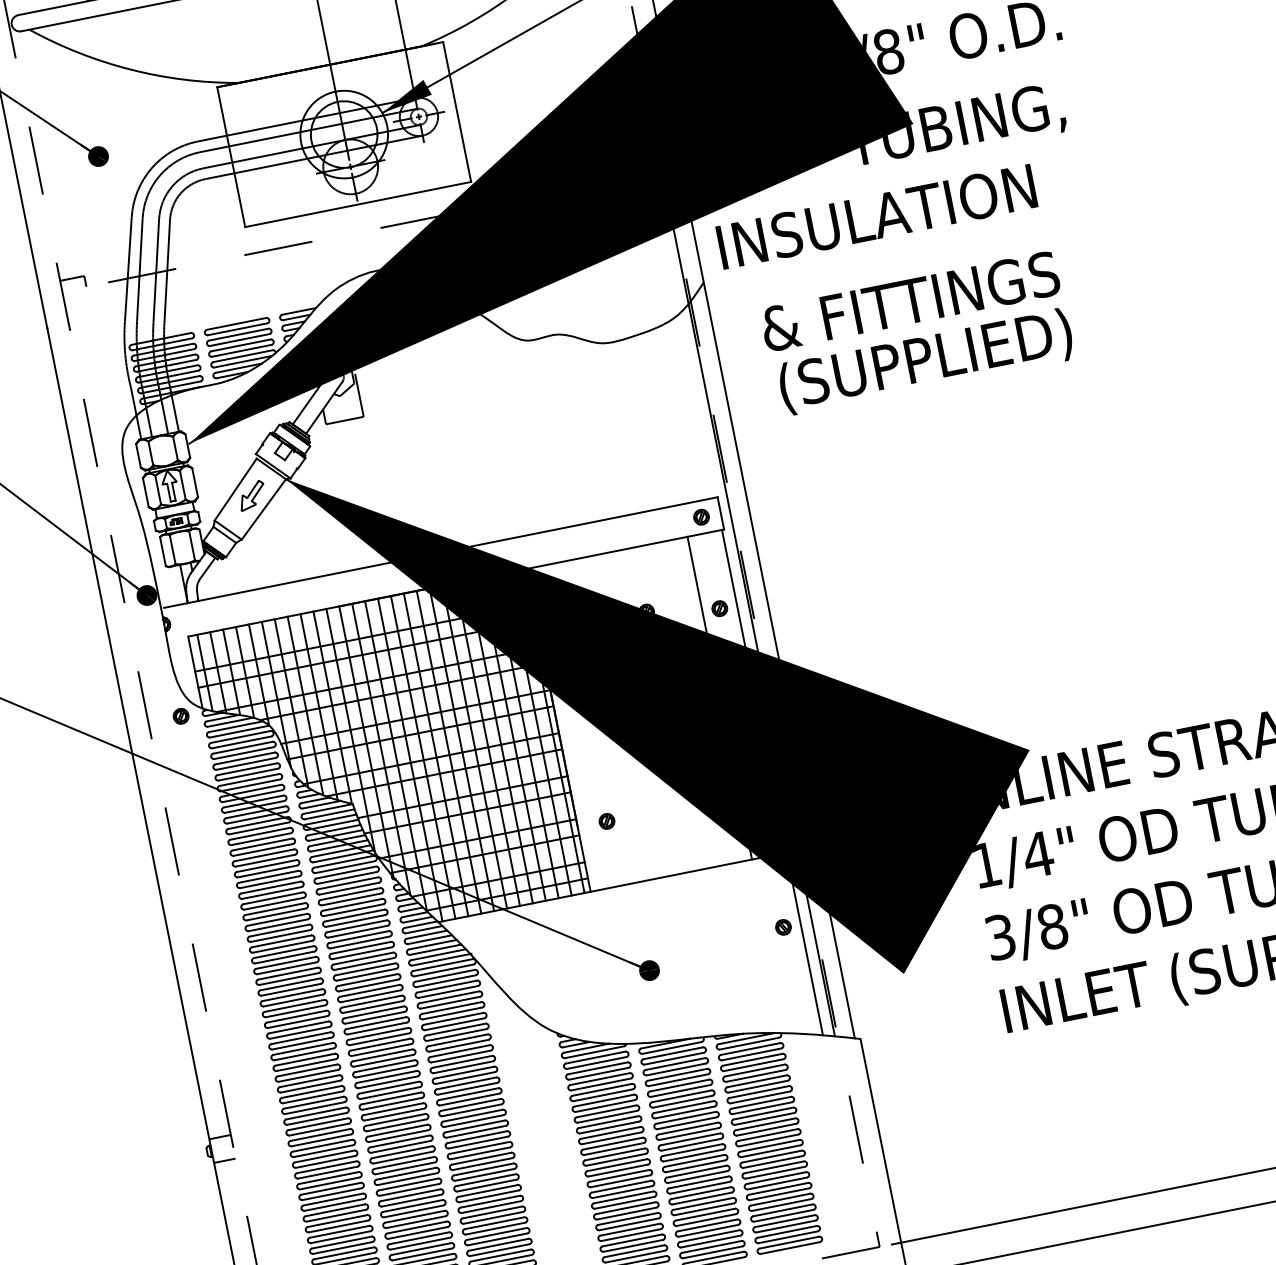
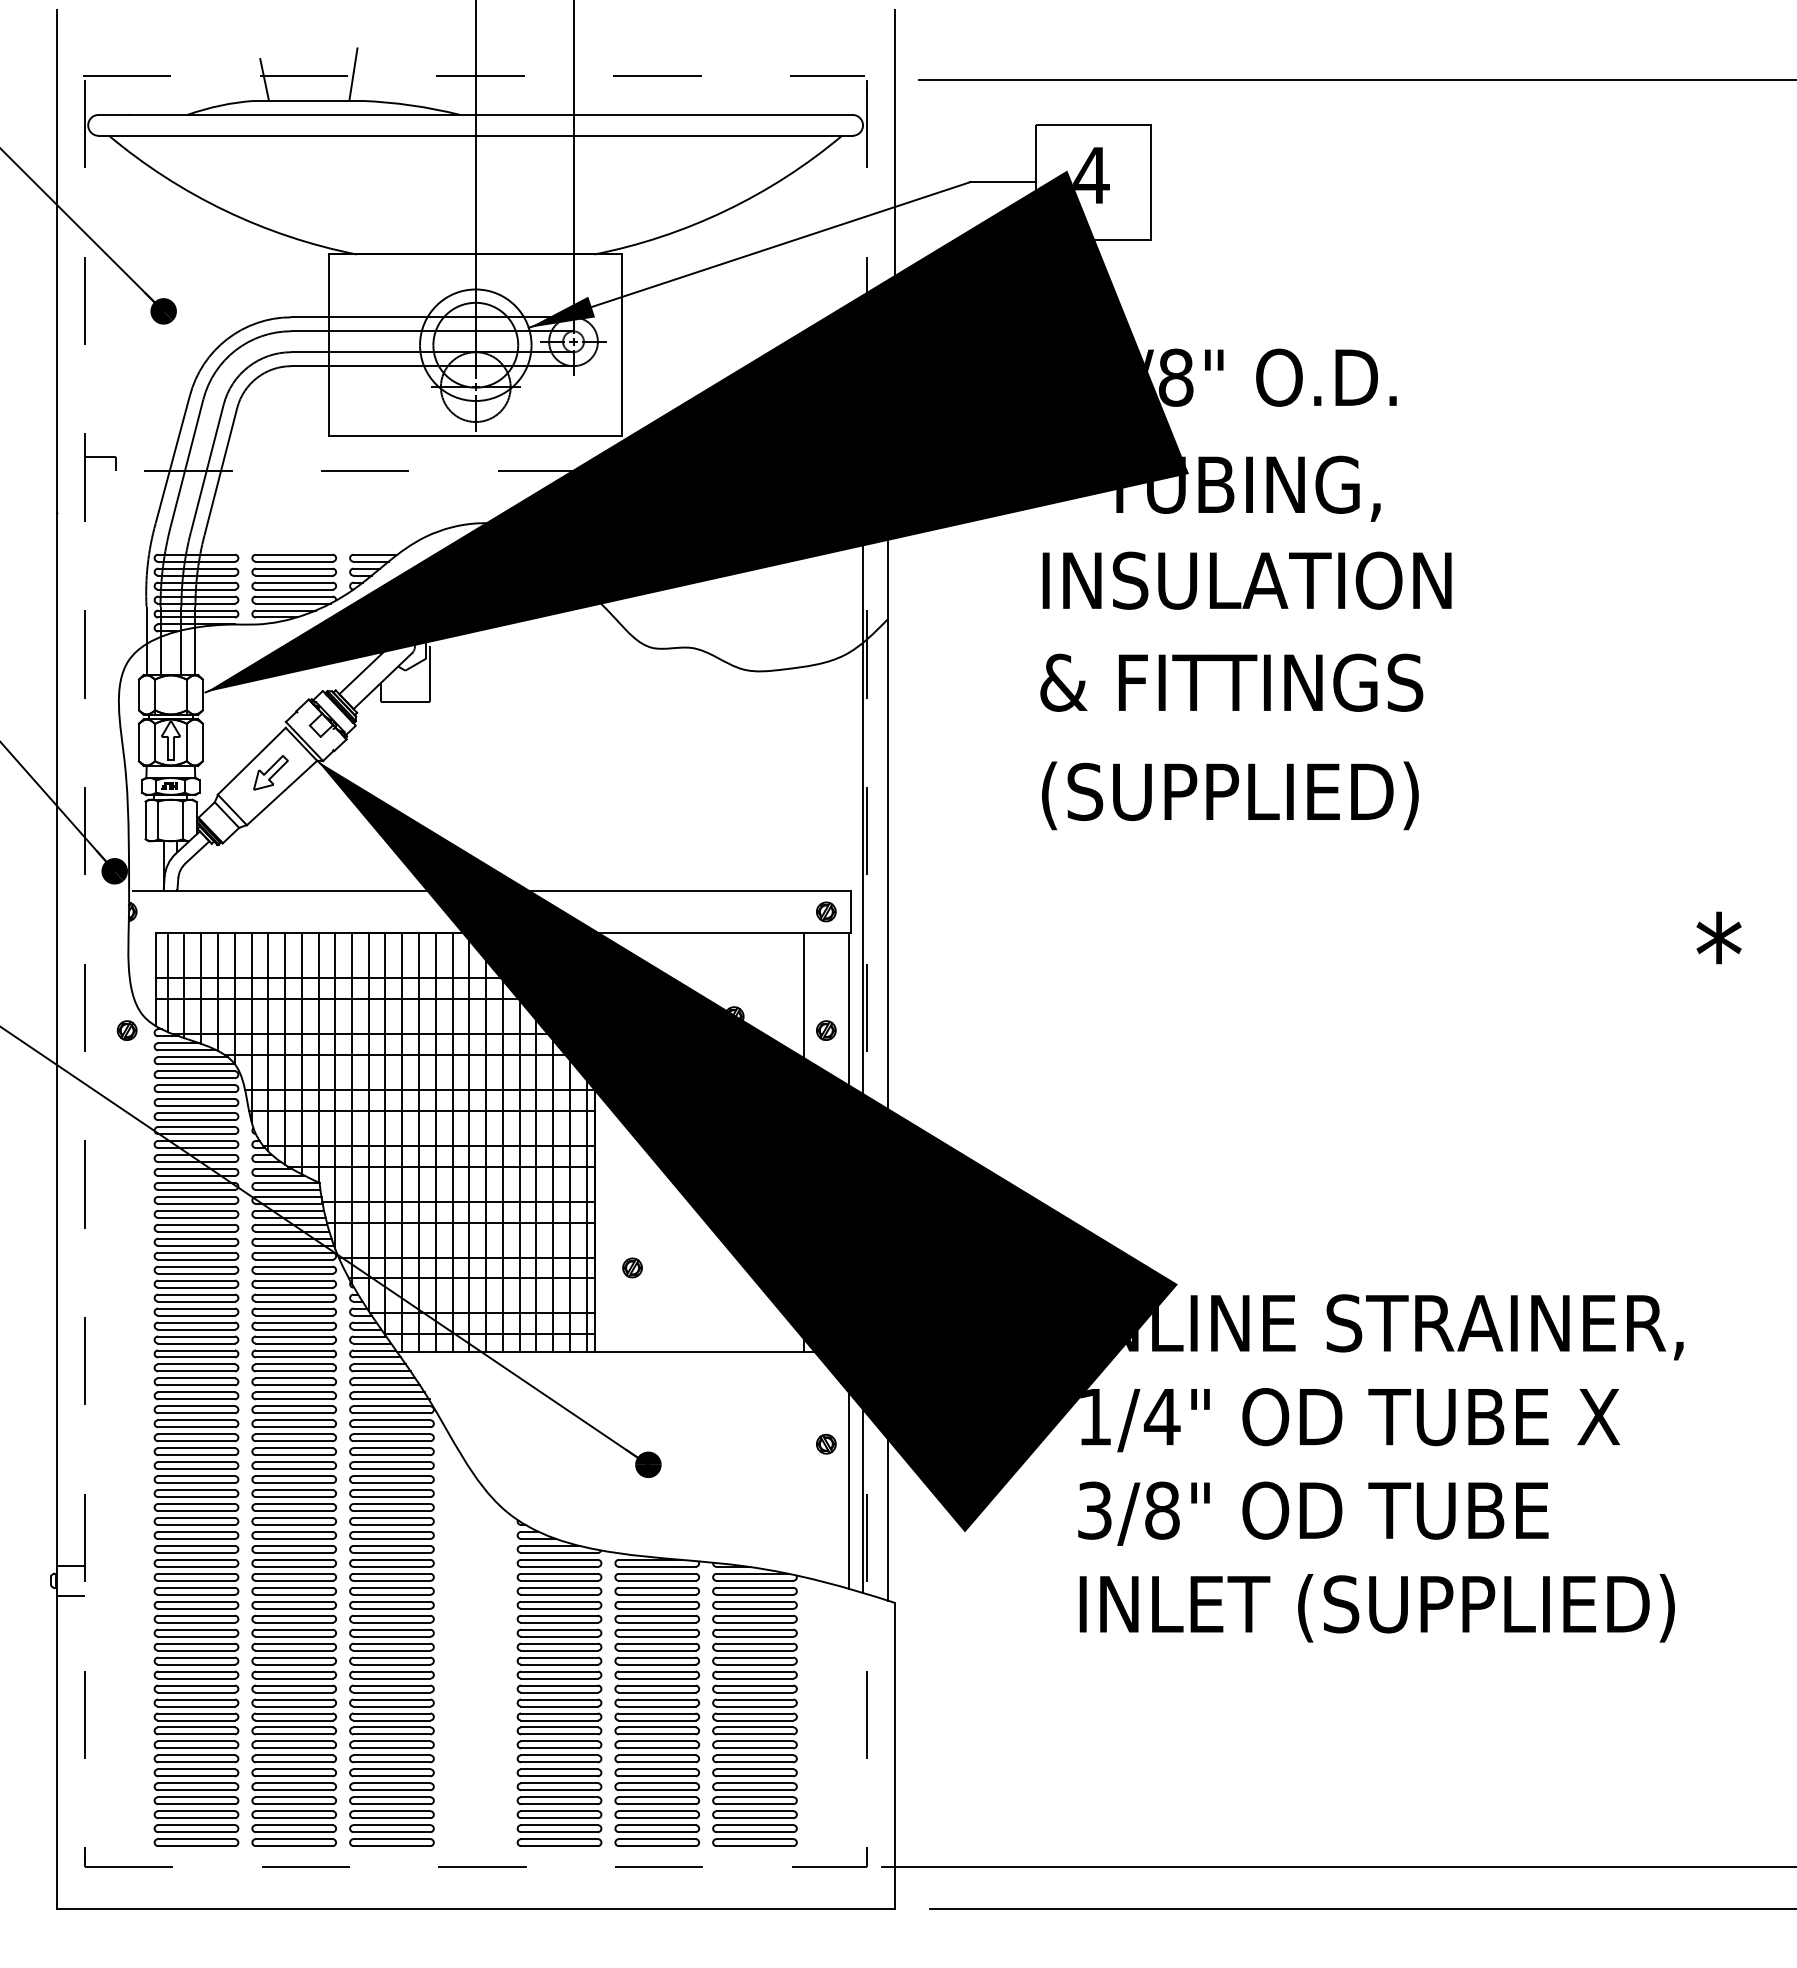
text: (876, 216) -> (1246, 580), moved
text: (910, 301) -> (1231, 682), moved
text: (926, 361) -> (1230, 795), moved

